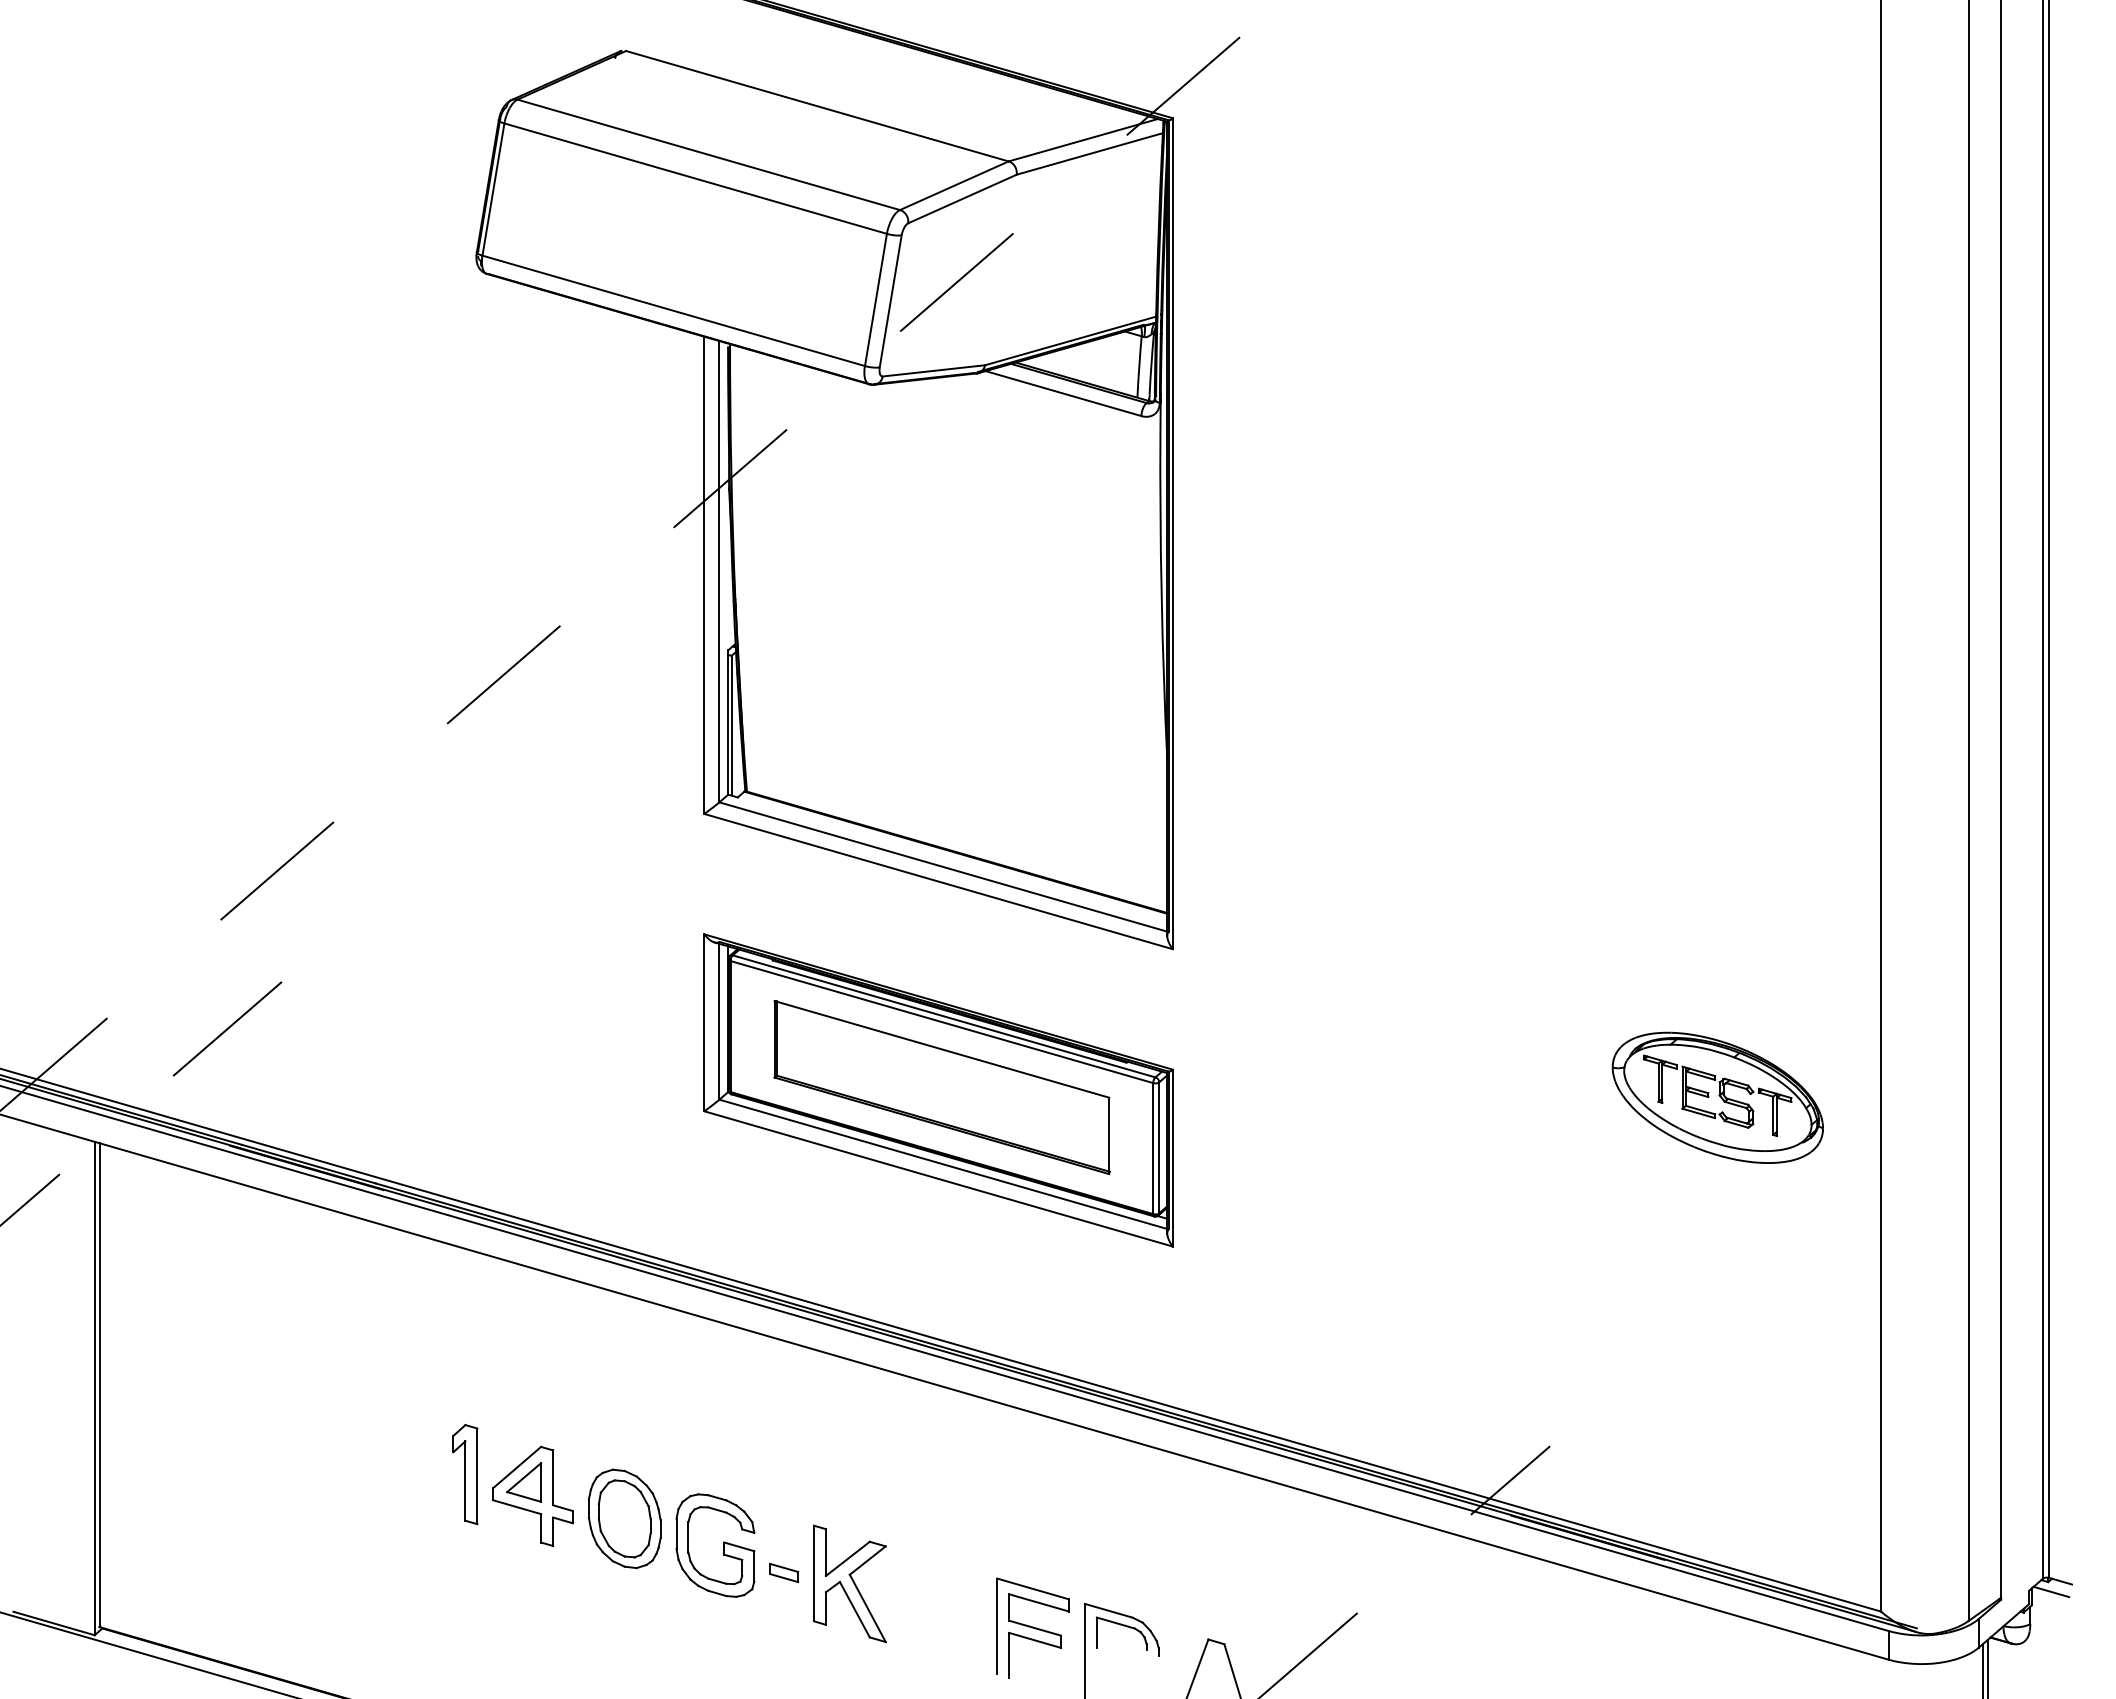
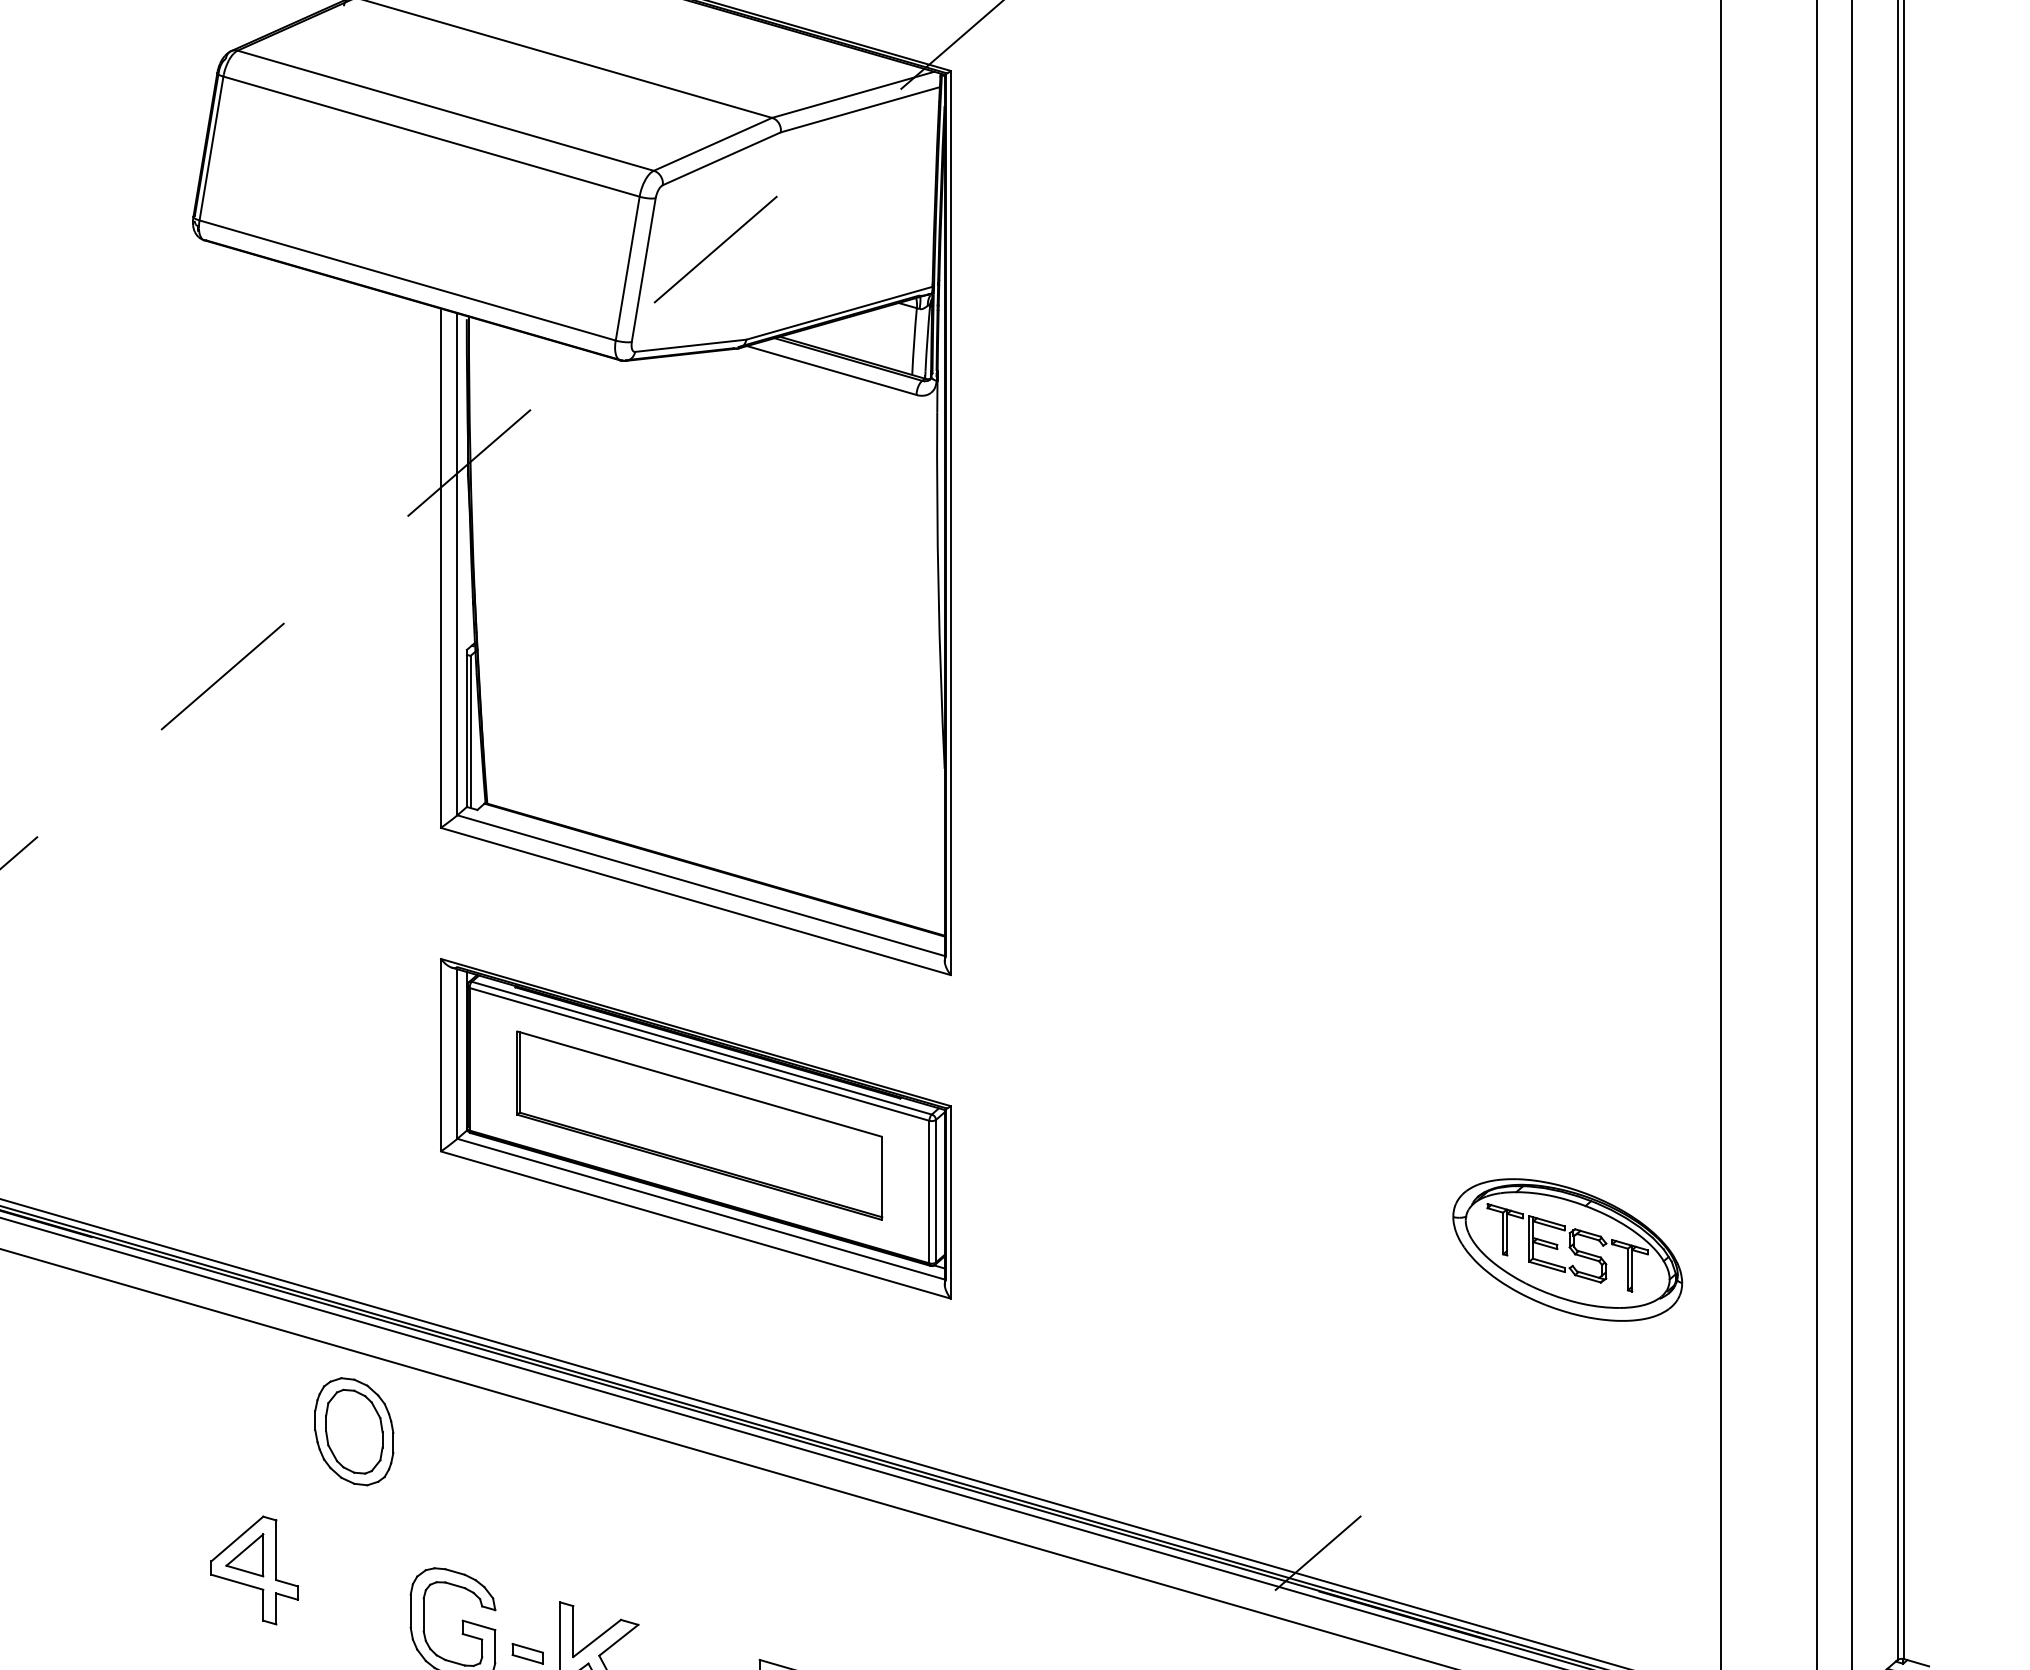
part: (1717, 1097) -> (1567, 1249), moved
part: (465, 1474) -> (181, 1546), removed
part: (624, 1518) -> (354, 1431), moved

